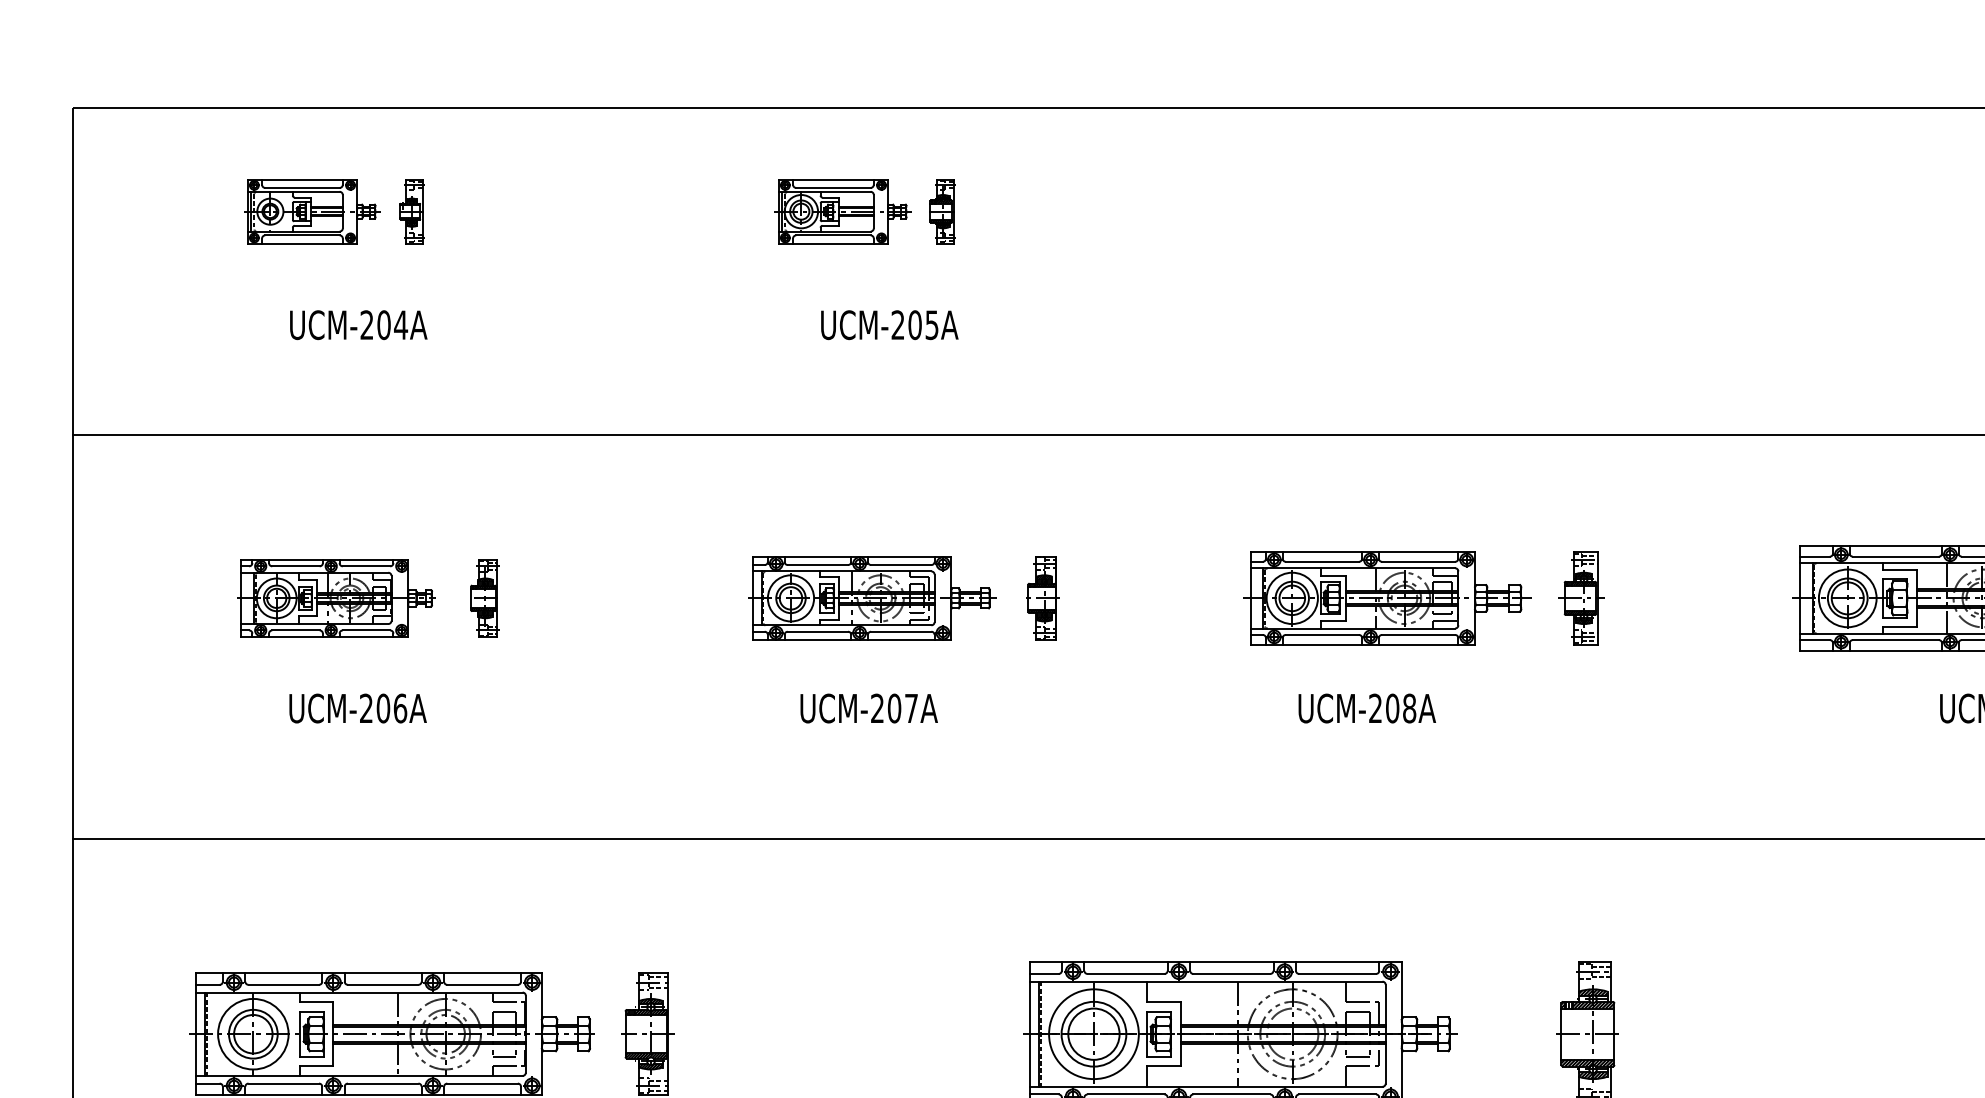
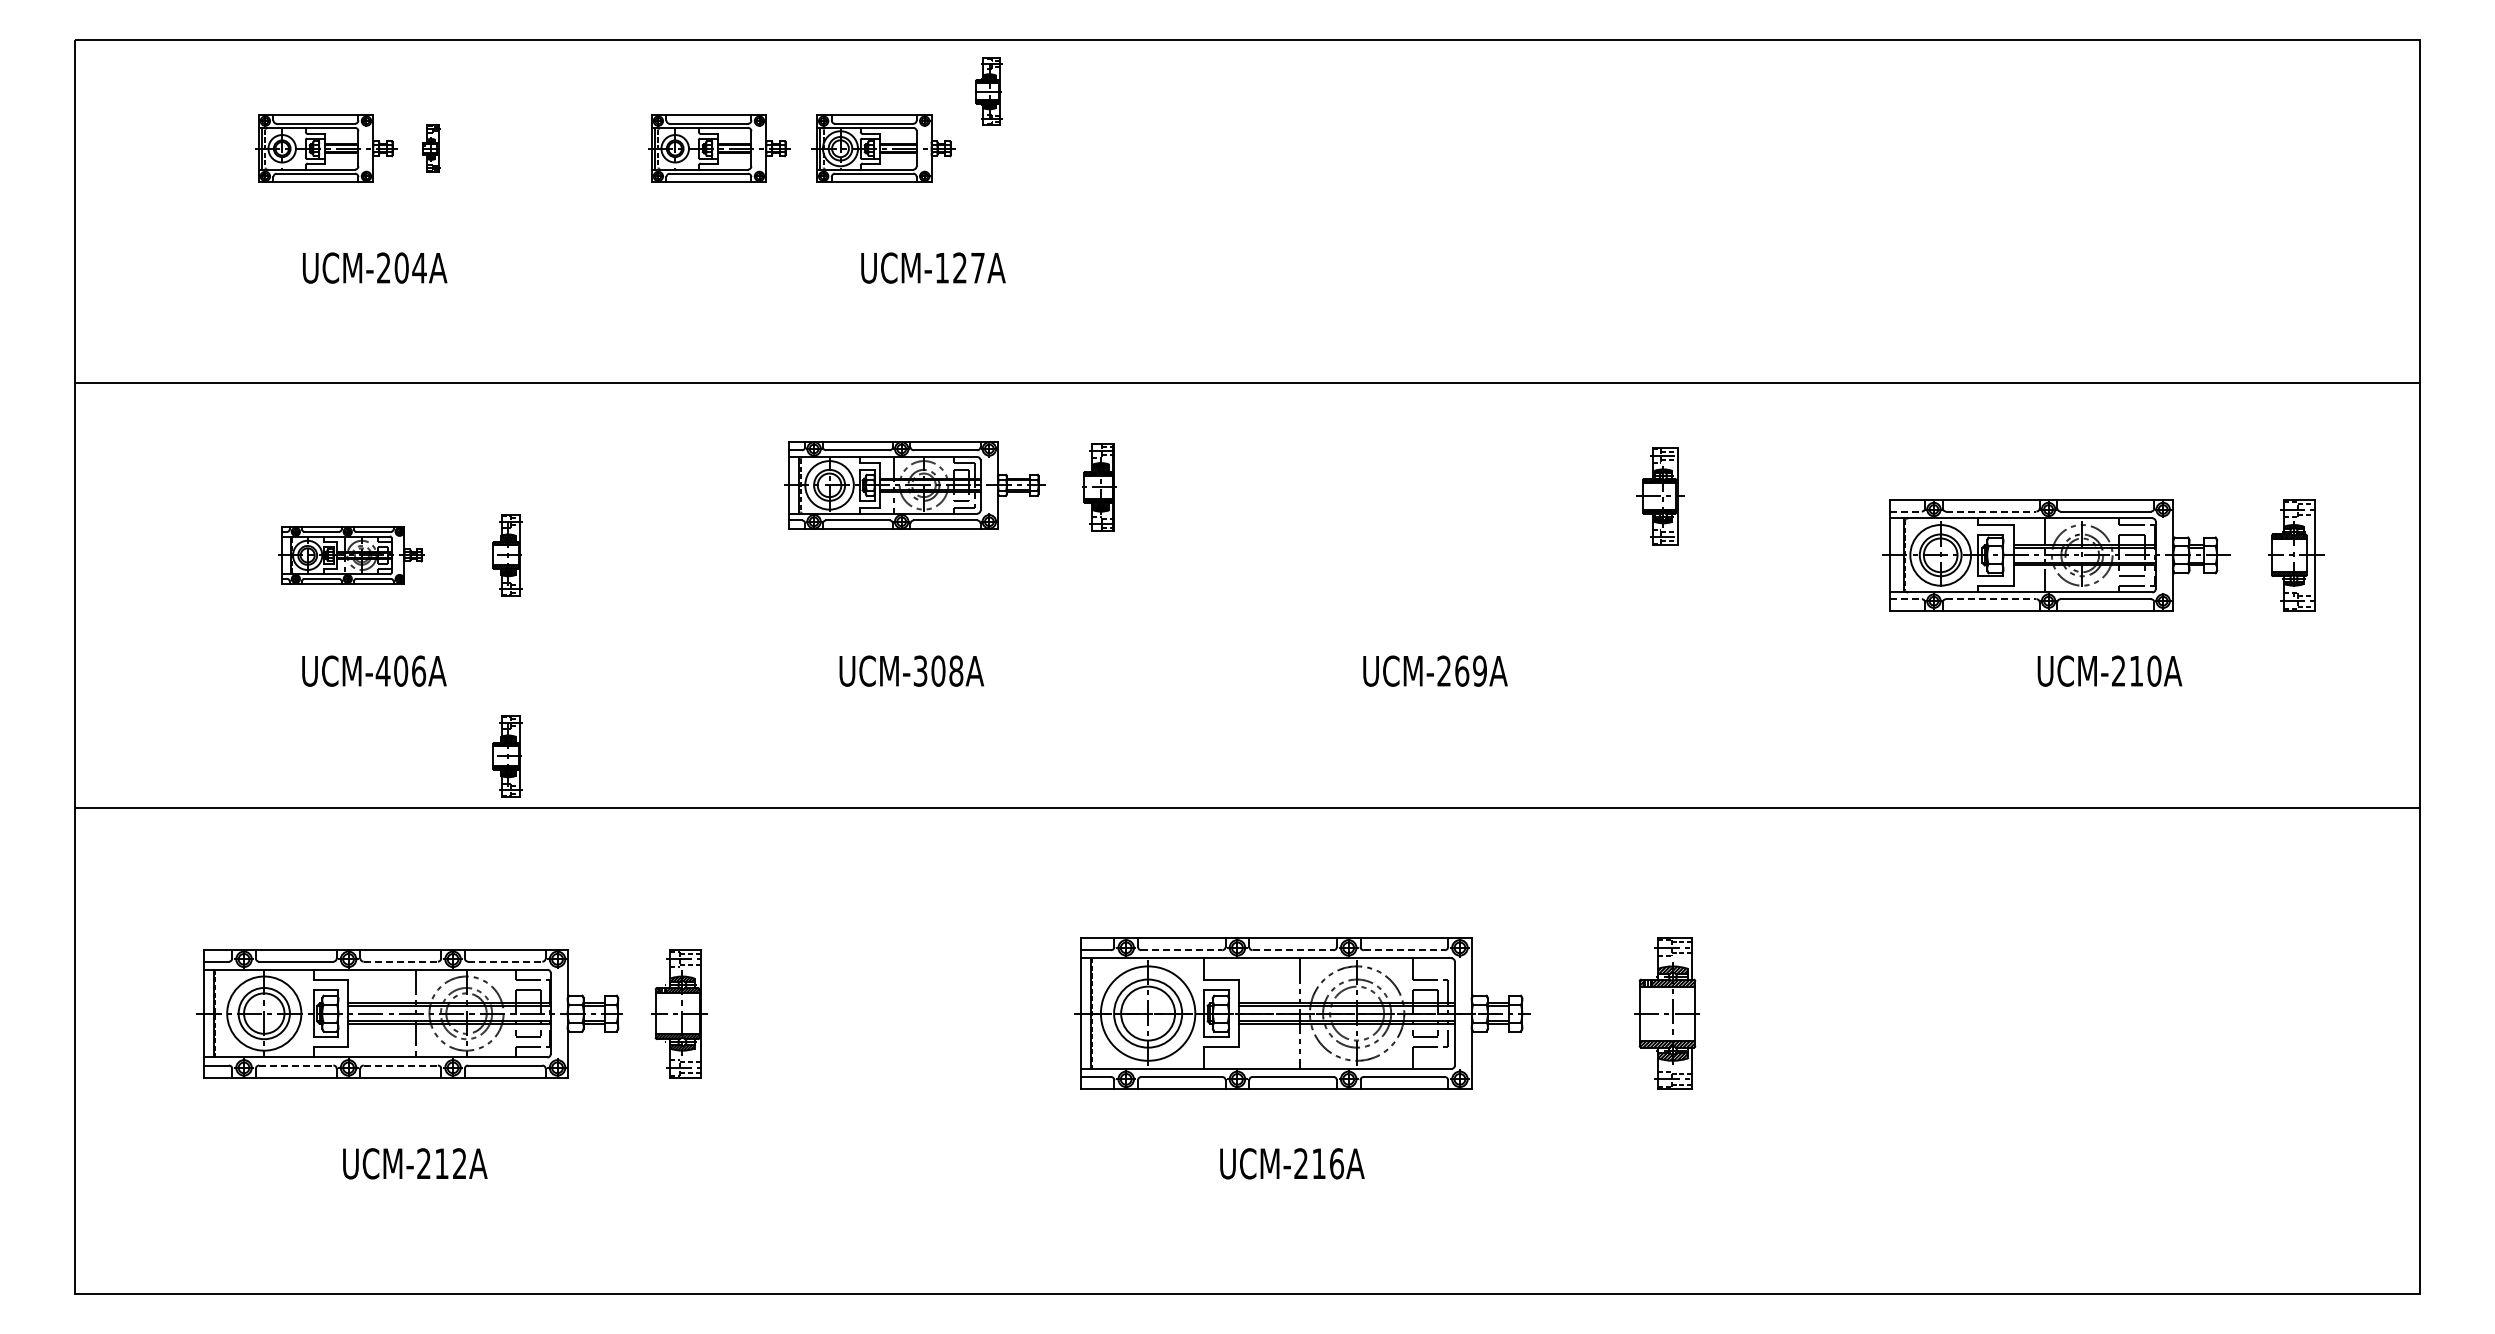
part: (412, 211) -> (431, 148), size x0.7
part: (686, 211) -> (719, 148), added
part: (942, 211) -> (988, 91), moved
text: (914, 324) -> (959, 267), UCM-205A -> UCM-127A
line: (1814, 556) -> (1905, 511), solid -> dashed
line: (1896, 556) -> (1991, 511), solid -> dashed
part: (336, 598) -> (351, 555), size x0.7
part: (871, 598) -> (914, 485), moved
part: (1042, 598) -> (1099, 487), moved
part: (1387, 598) -> (1456, 555), removed
part: (1581, 598) -> (1660, 496), moved
line: (1814, 640) -> (1905, 599), solid -> dashed
line: (1896, 640) -> (1991, 599), solid -> dashed
text: (365, 707) -> (382, 670), UCM-206A -> UCM-406A
text: (894, 707) -> (938, 670), UCM-207A -> UCM-308A
text: (1400, 707) -> (1470, 670), UCM-208A -> UCM-269A
part: (484, 789) -> (507, 756), added
line: (1126, 974) -> (1182, 950), solid -> dashed
line: (1232, 974) -> (1293, 950), solid -> dashed
line: (1337, 974) -> (1404, 950), solid -> dashed
line: (383, 984) -> (401, 961), solid -> dashed
line: (482, 984) -> (505, 961), solid -> dashed
line: (283, 1083) -> (296, 1065), solid -> dashed
line: (383, 1083) -> (401, 1065), solid -> dashed

